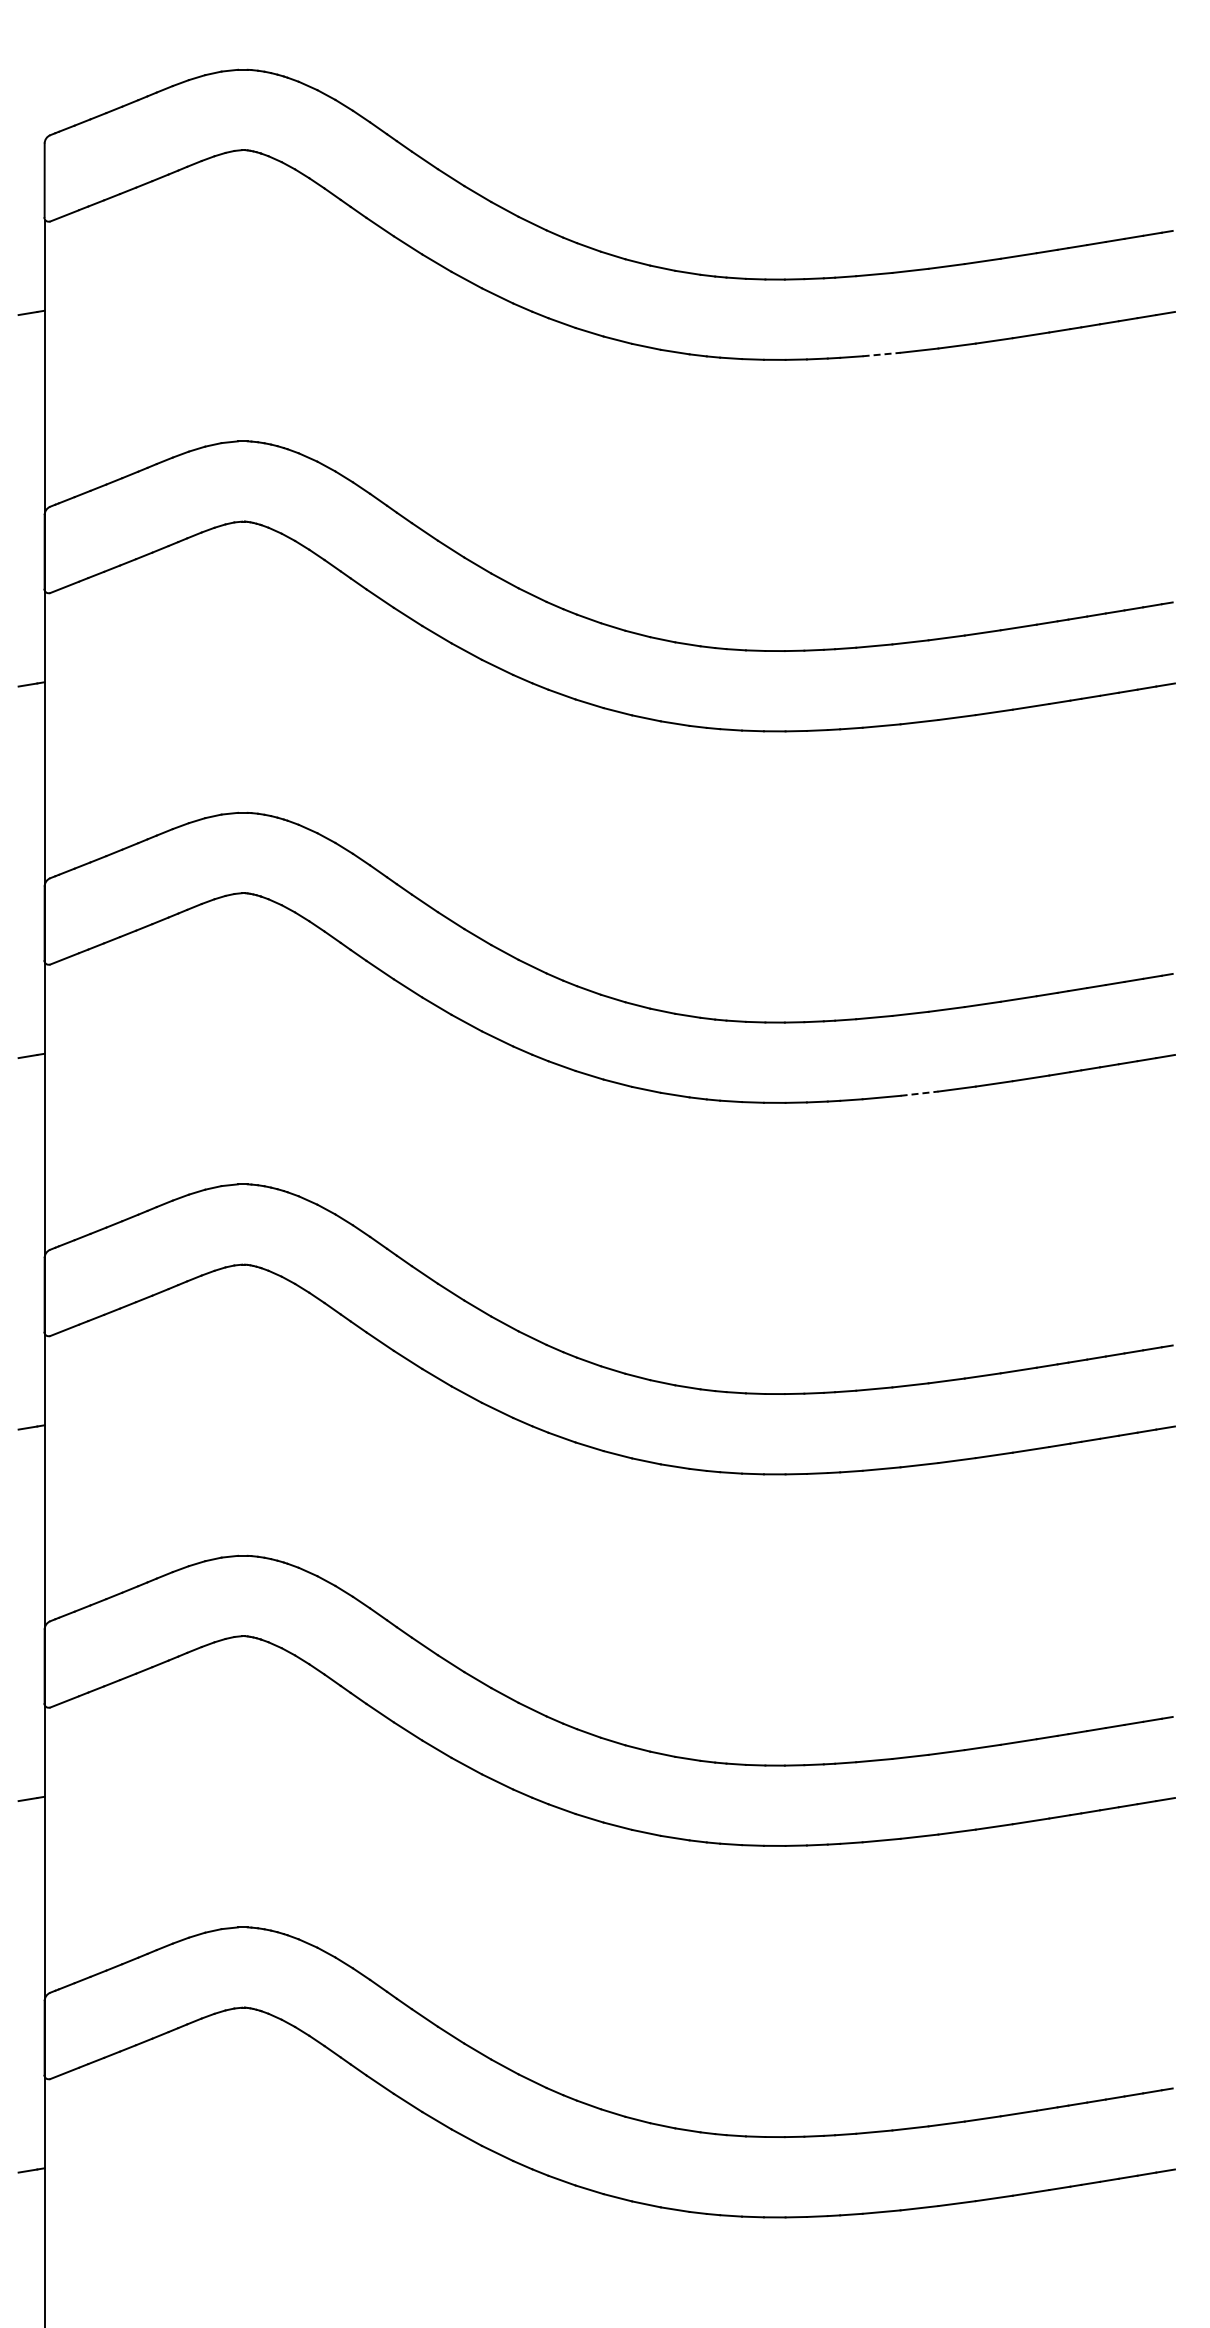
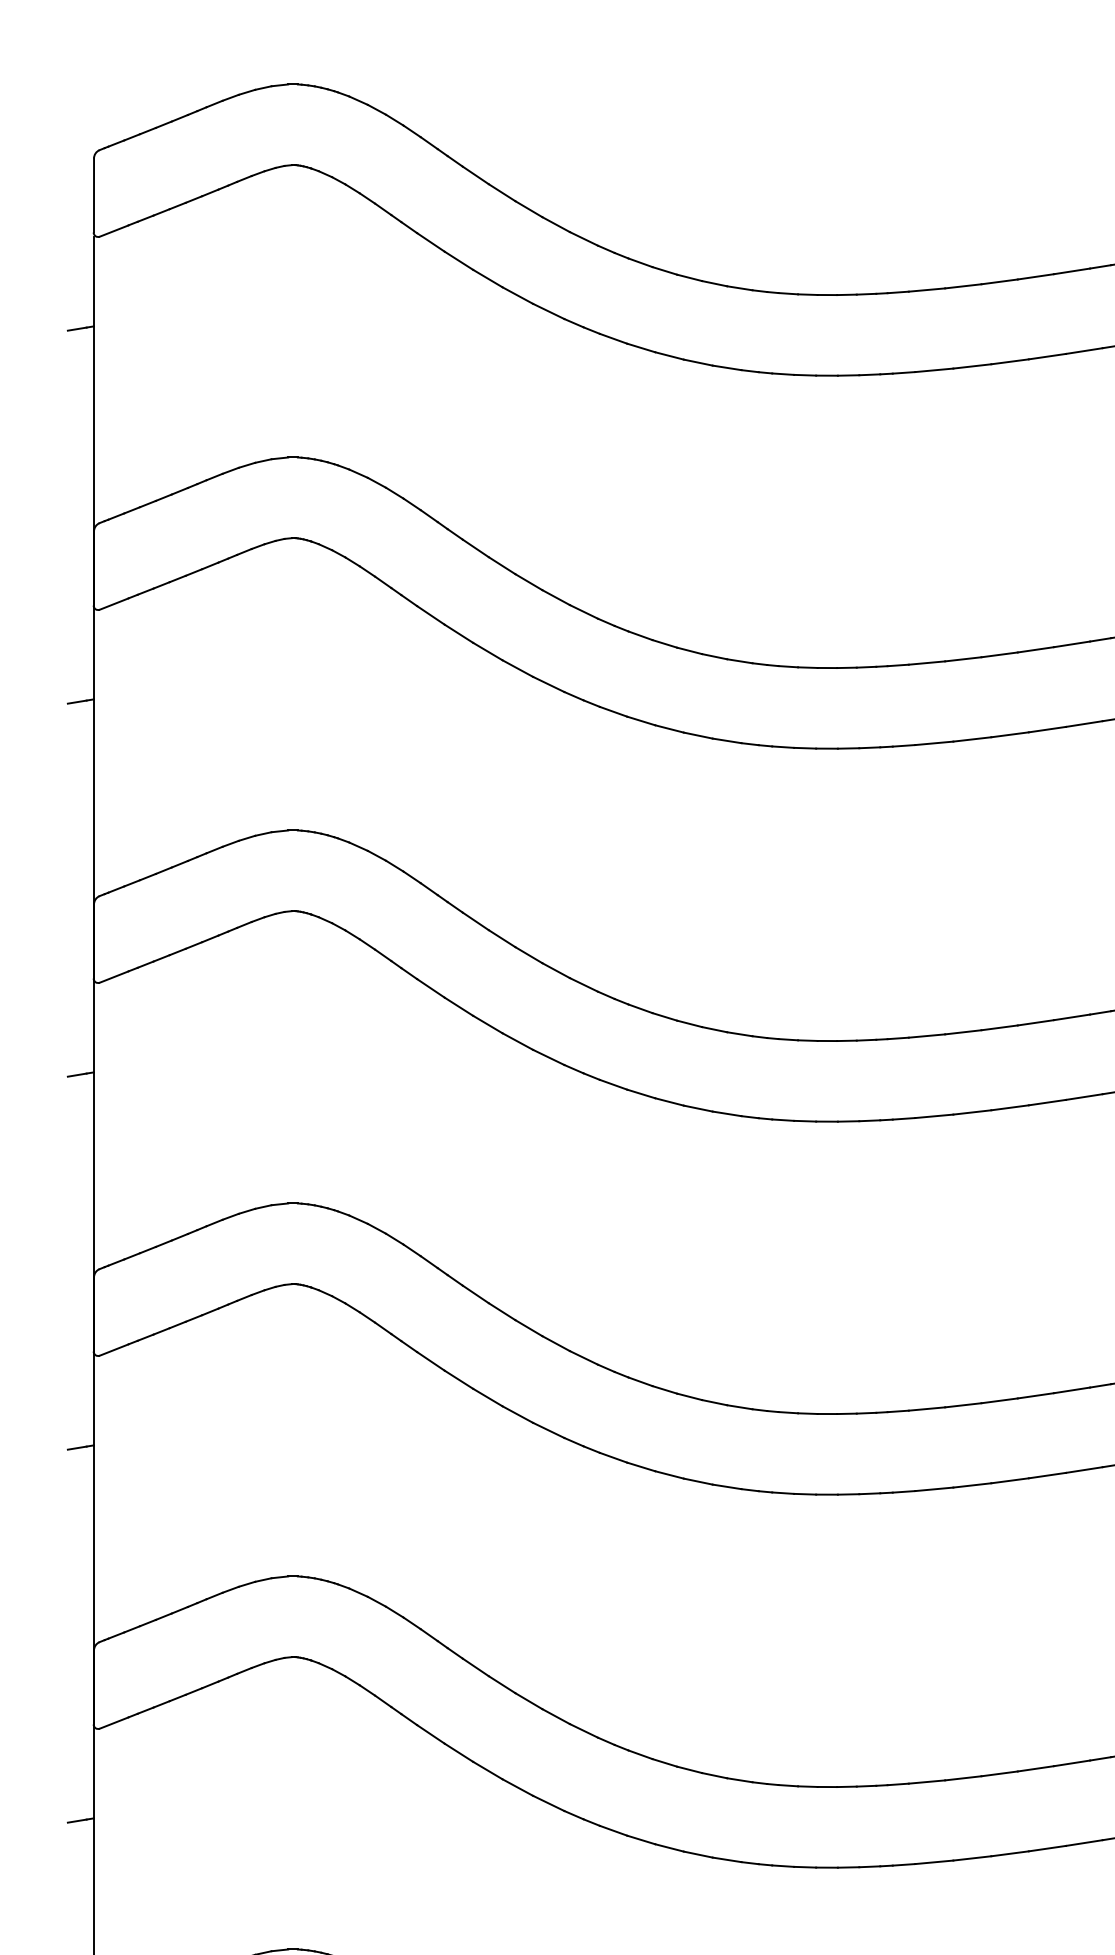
line: (882, 354) -> (935, 370), dashed -> solid
line: (919, 1093) -> (972, 1112), dashed -> solid

